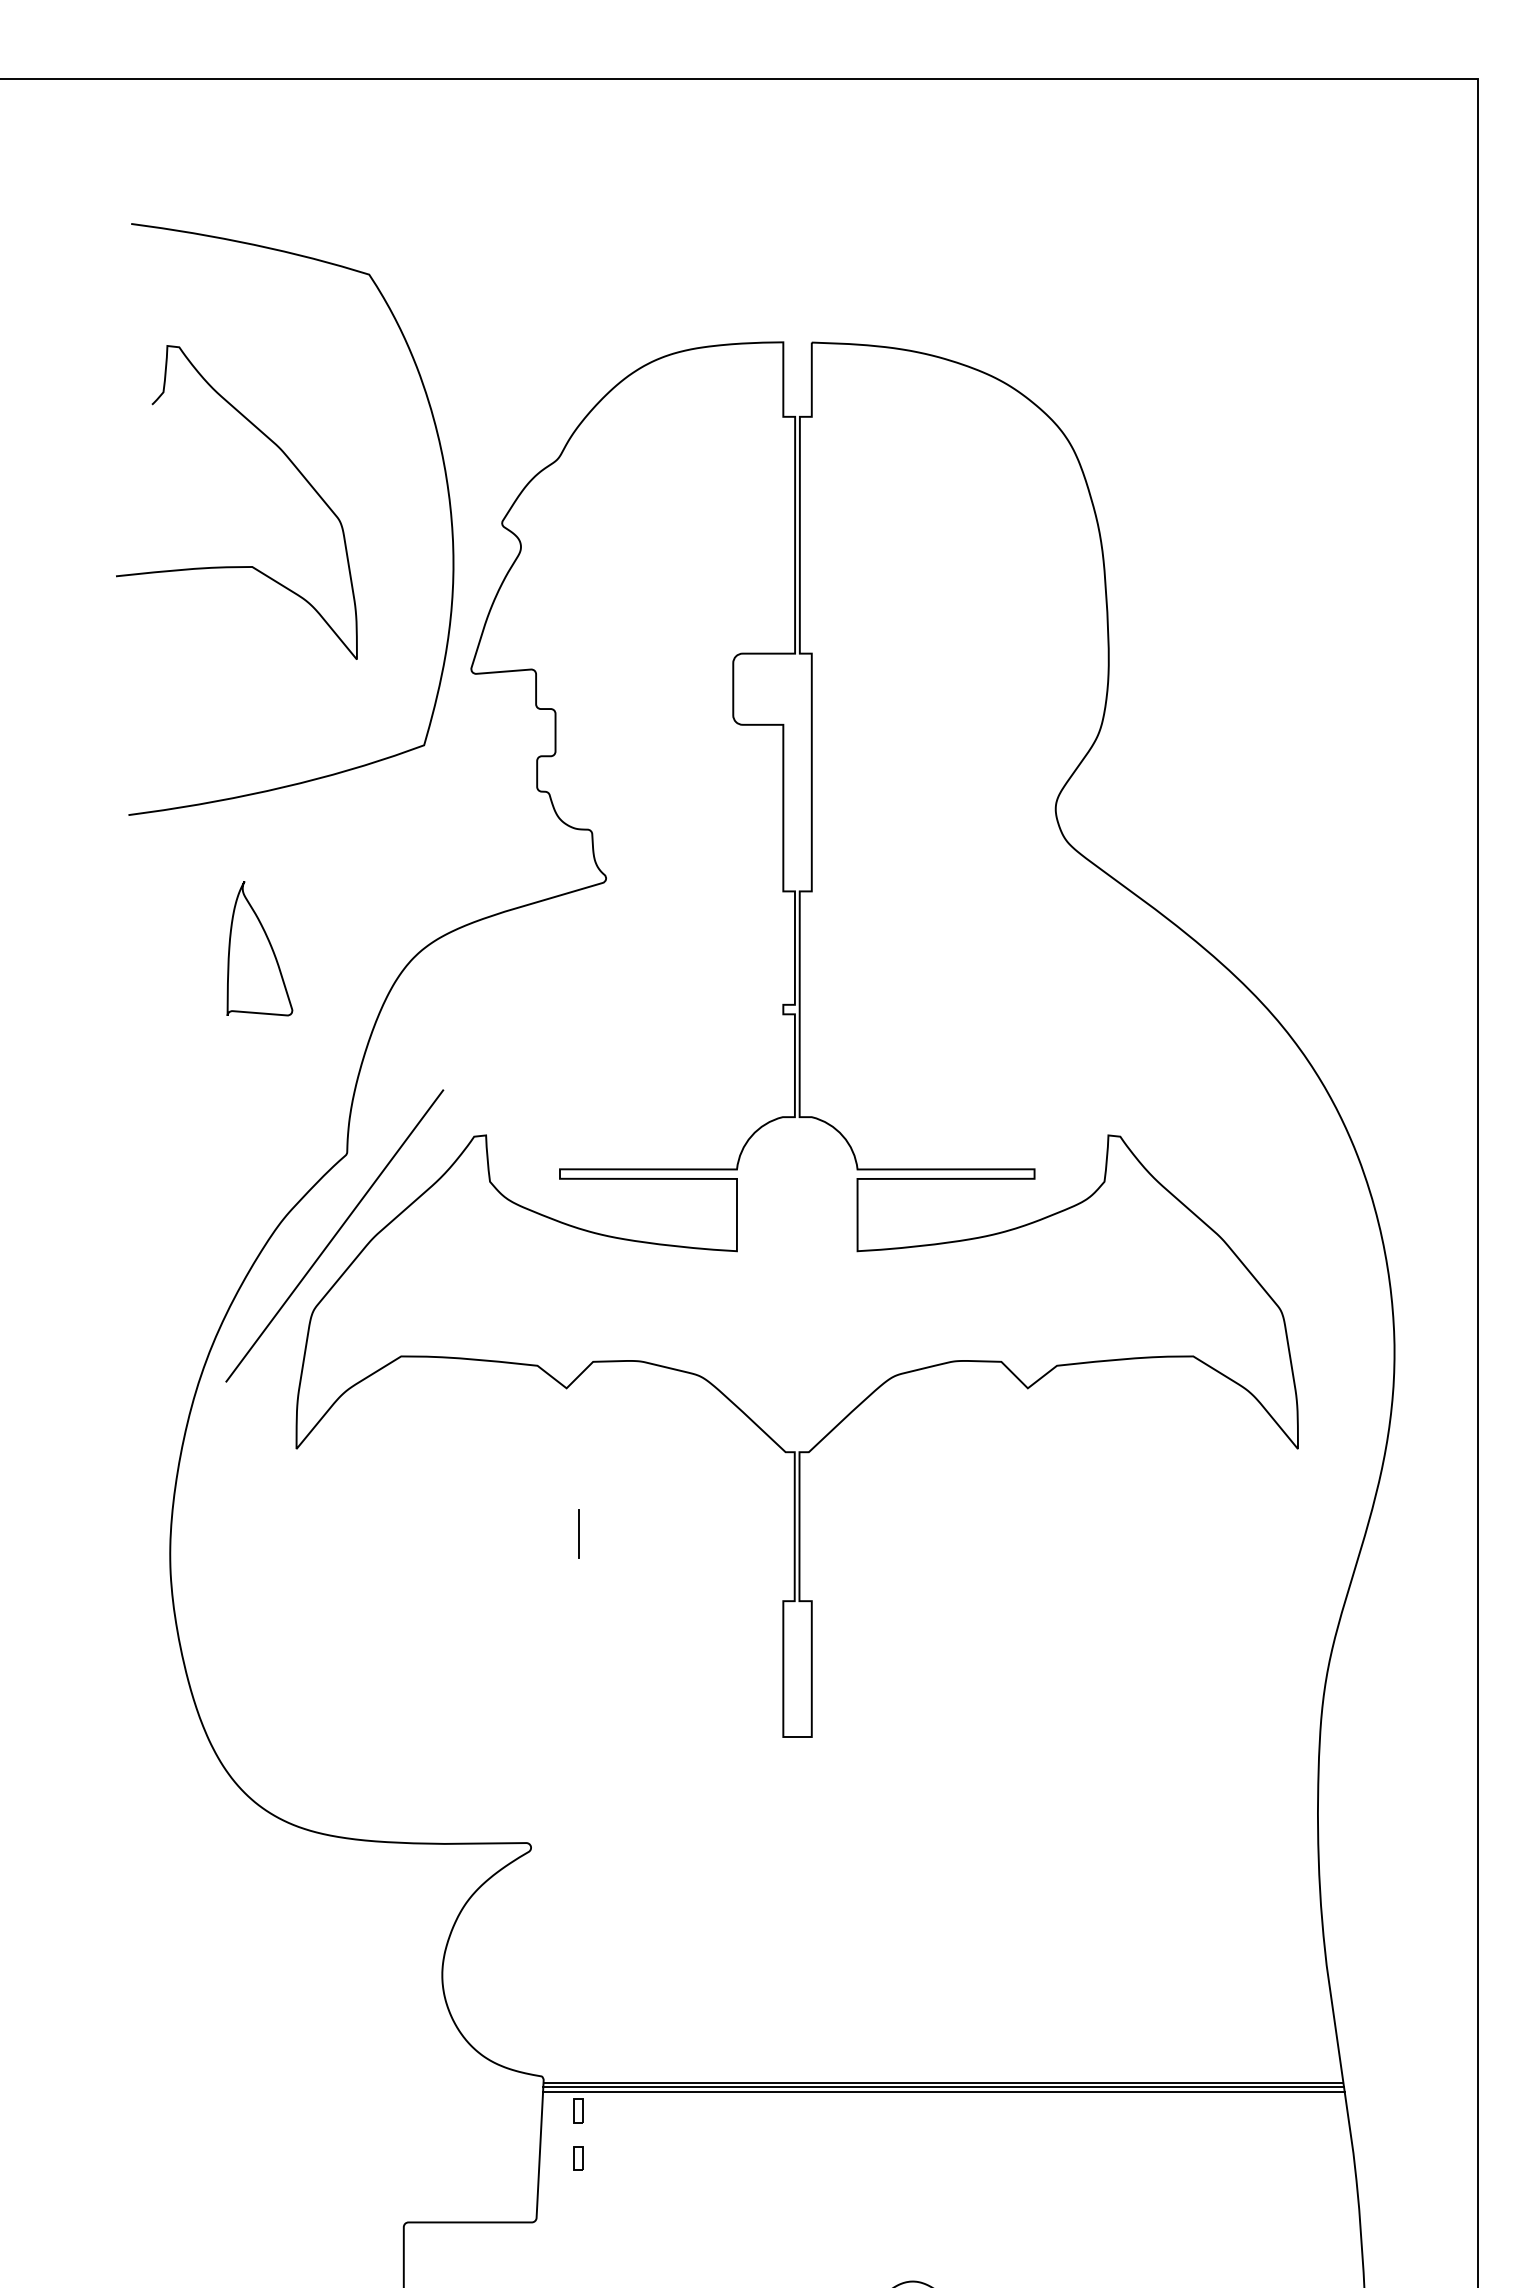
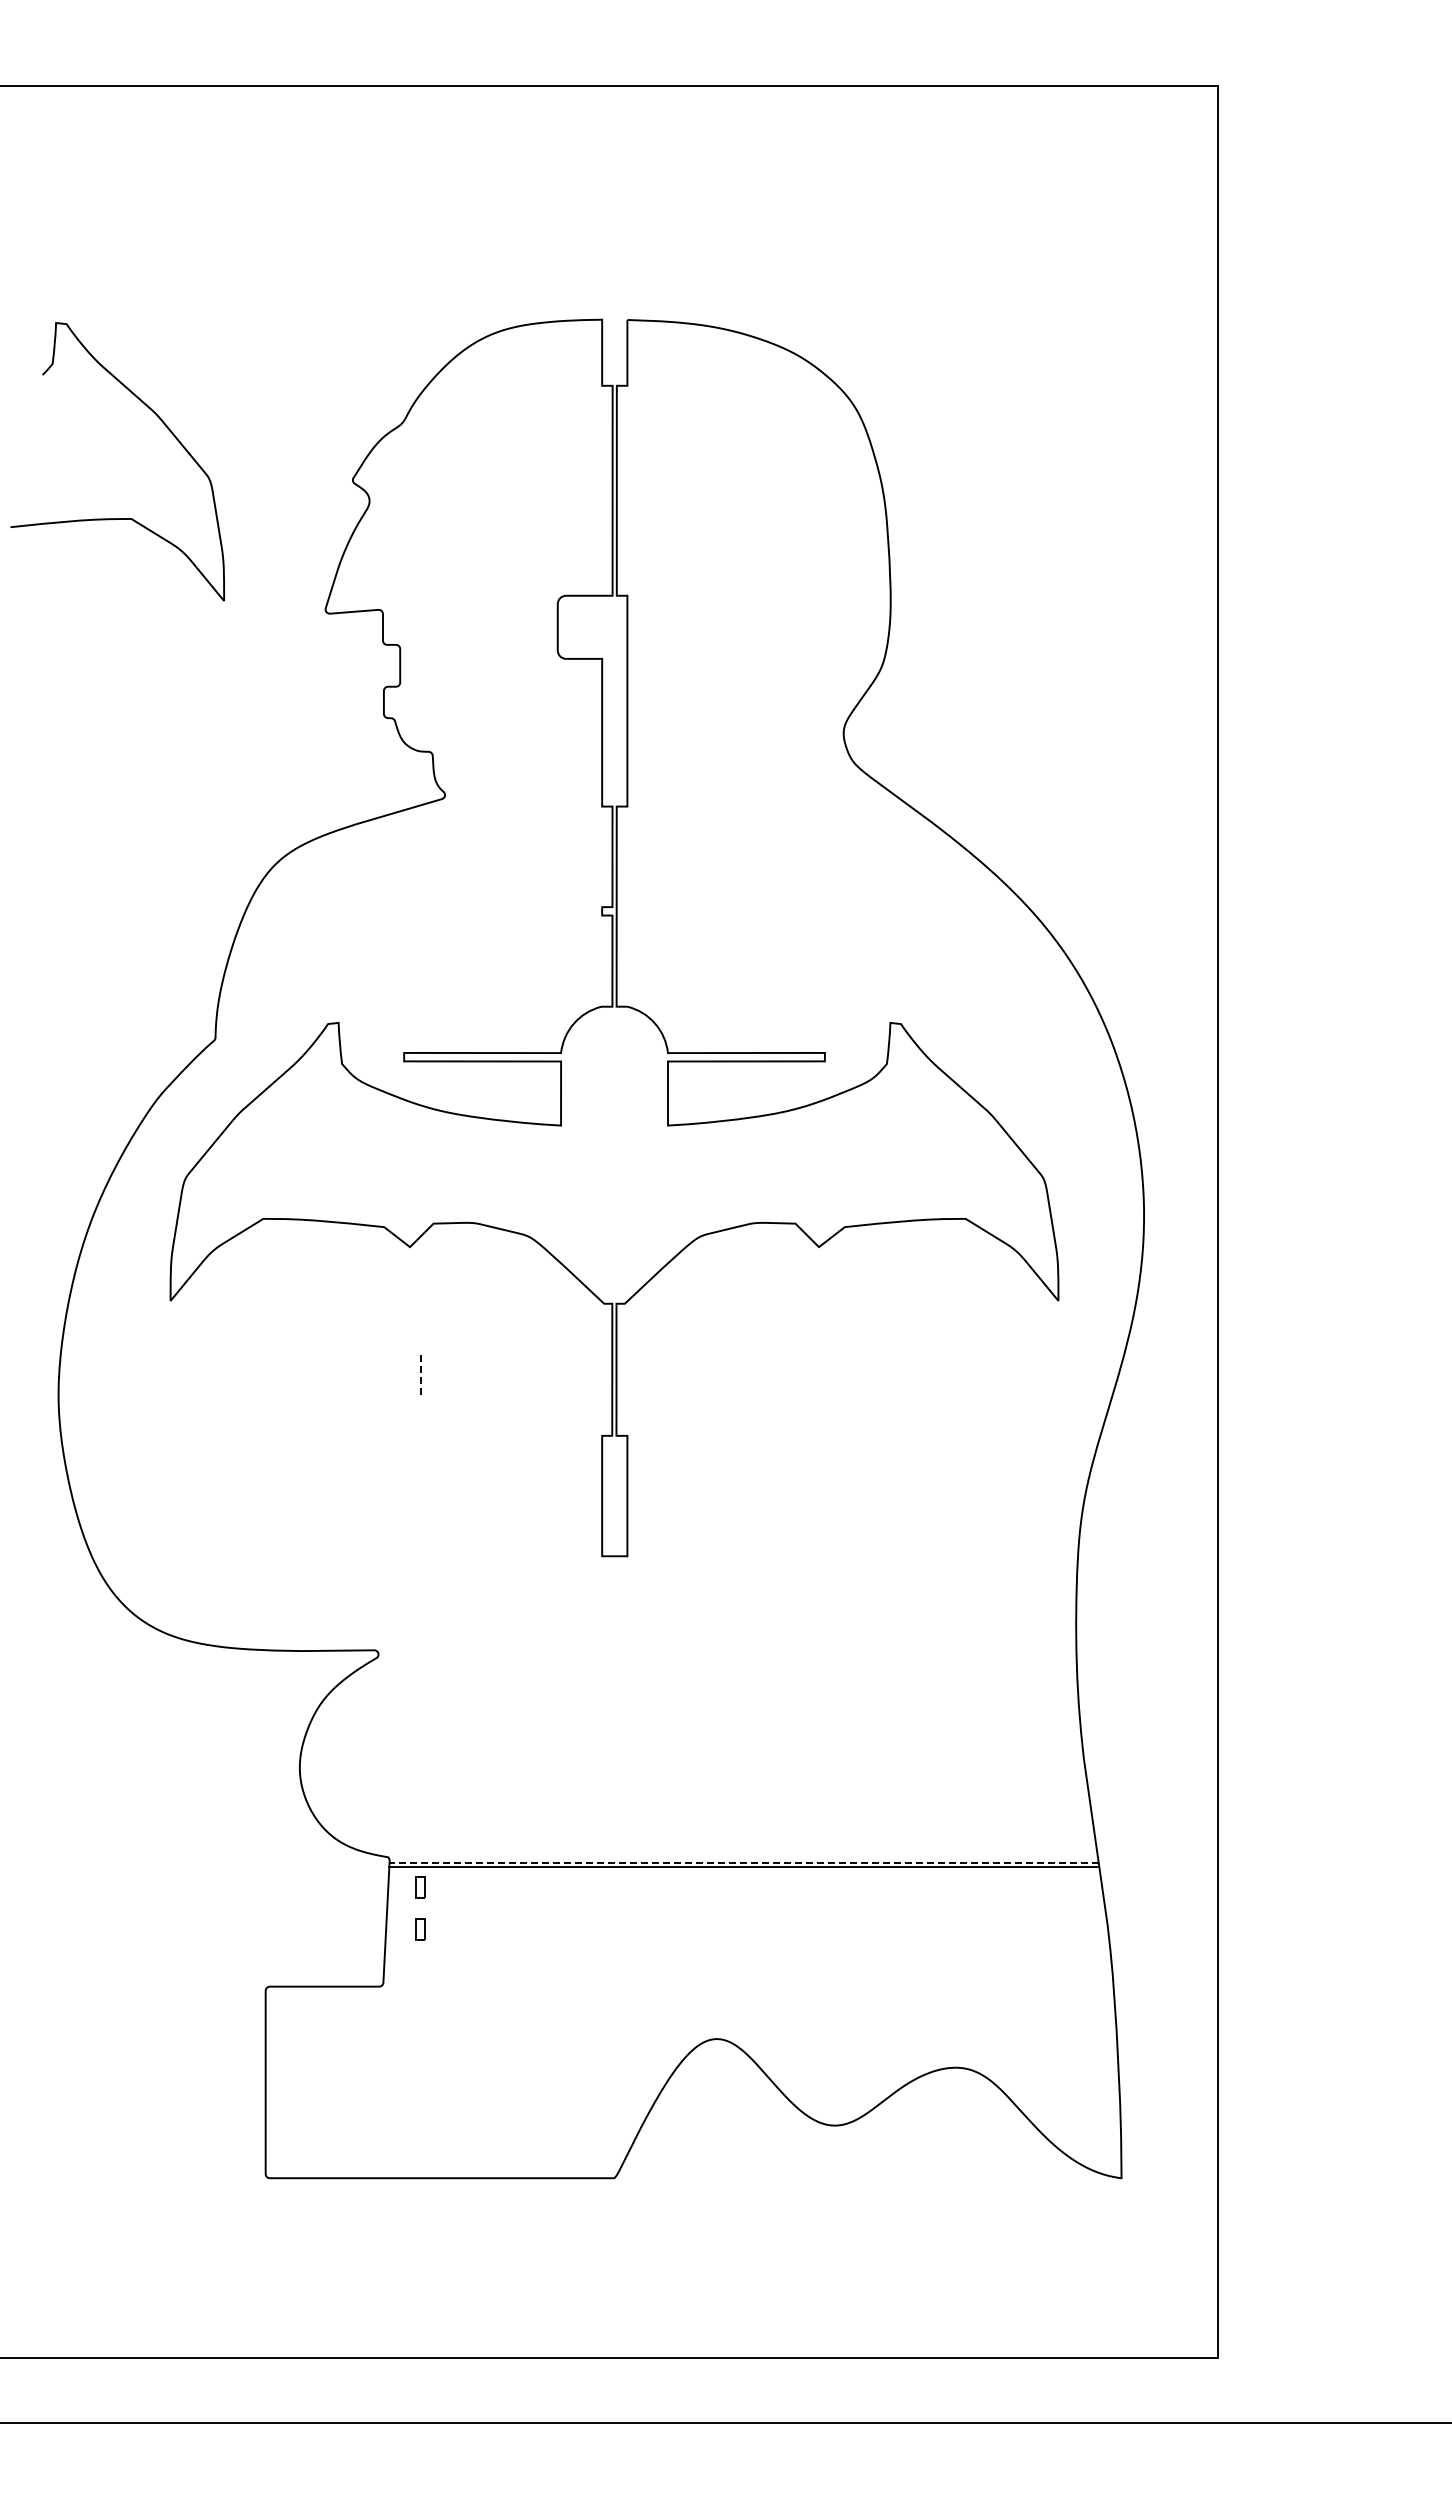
curve: (447, 495) -> (304, 455), removed
part: (259, 948) -> (137, 857), removed
line: (334, 1235) -> (204, 1111), removed
line: (578, 1534) -> (420, 1376), solid -> dashed
line: (943, 2082) -> (744, 1862), solid -> dashed
line: (943, 2092) -> (744, 1871), removed

